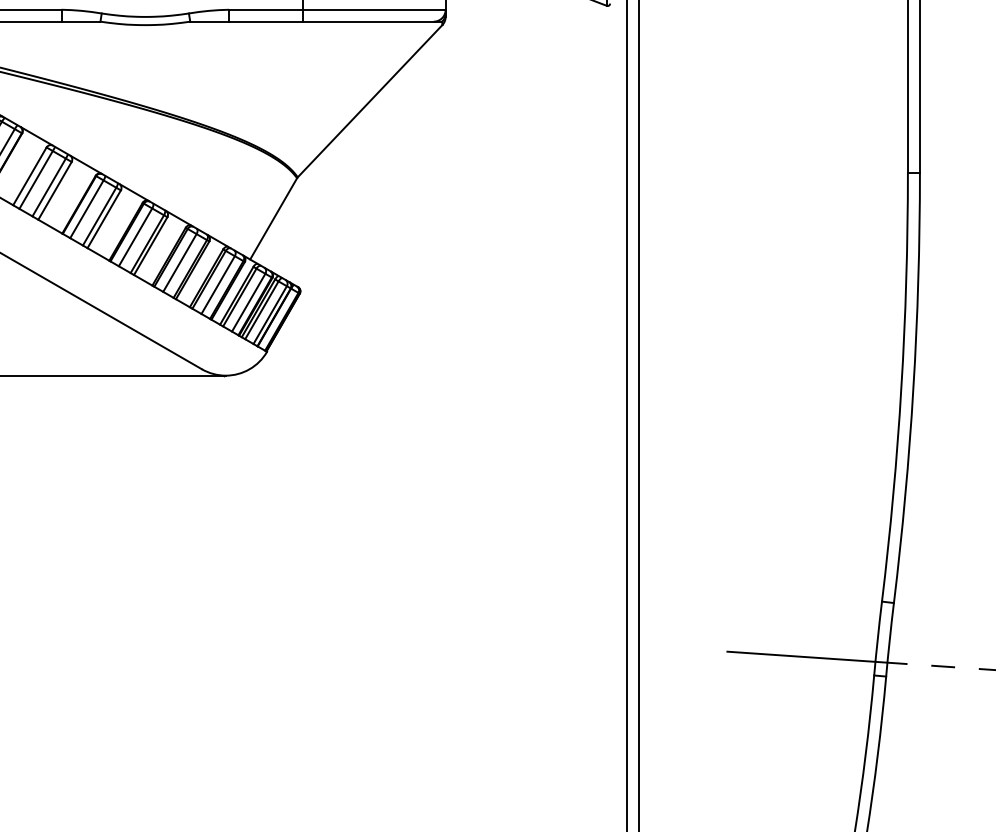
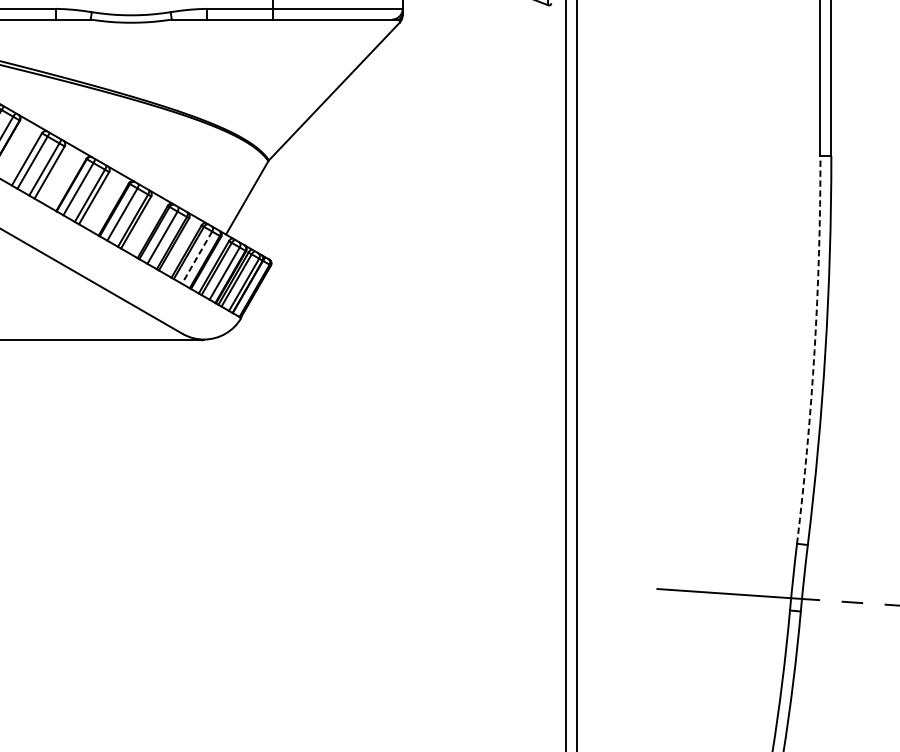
line: (217, 285) -> (196, 258), solid -> dashed
arc: (901, 387) -> (814, 350), solid -> dashed

